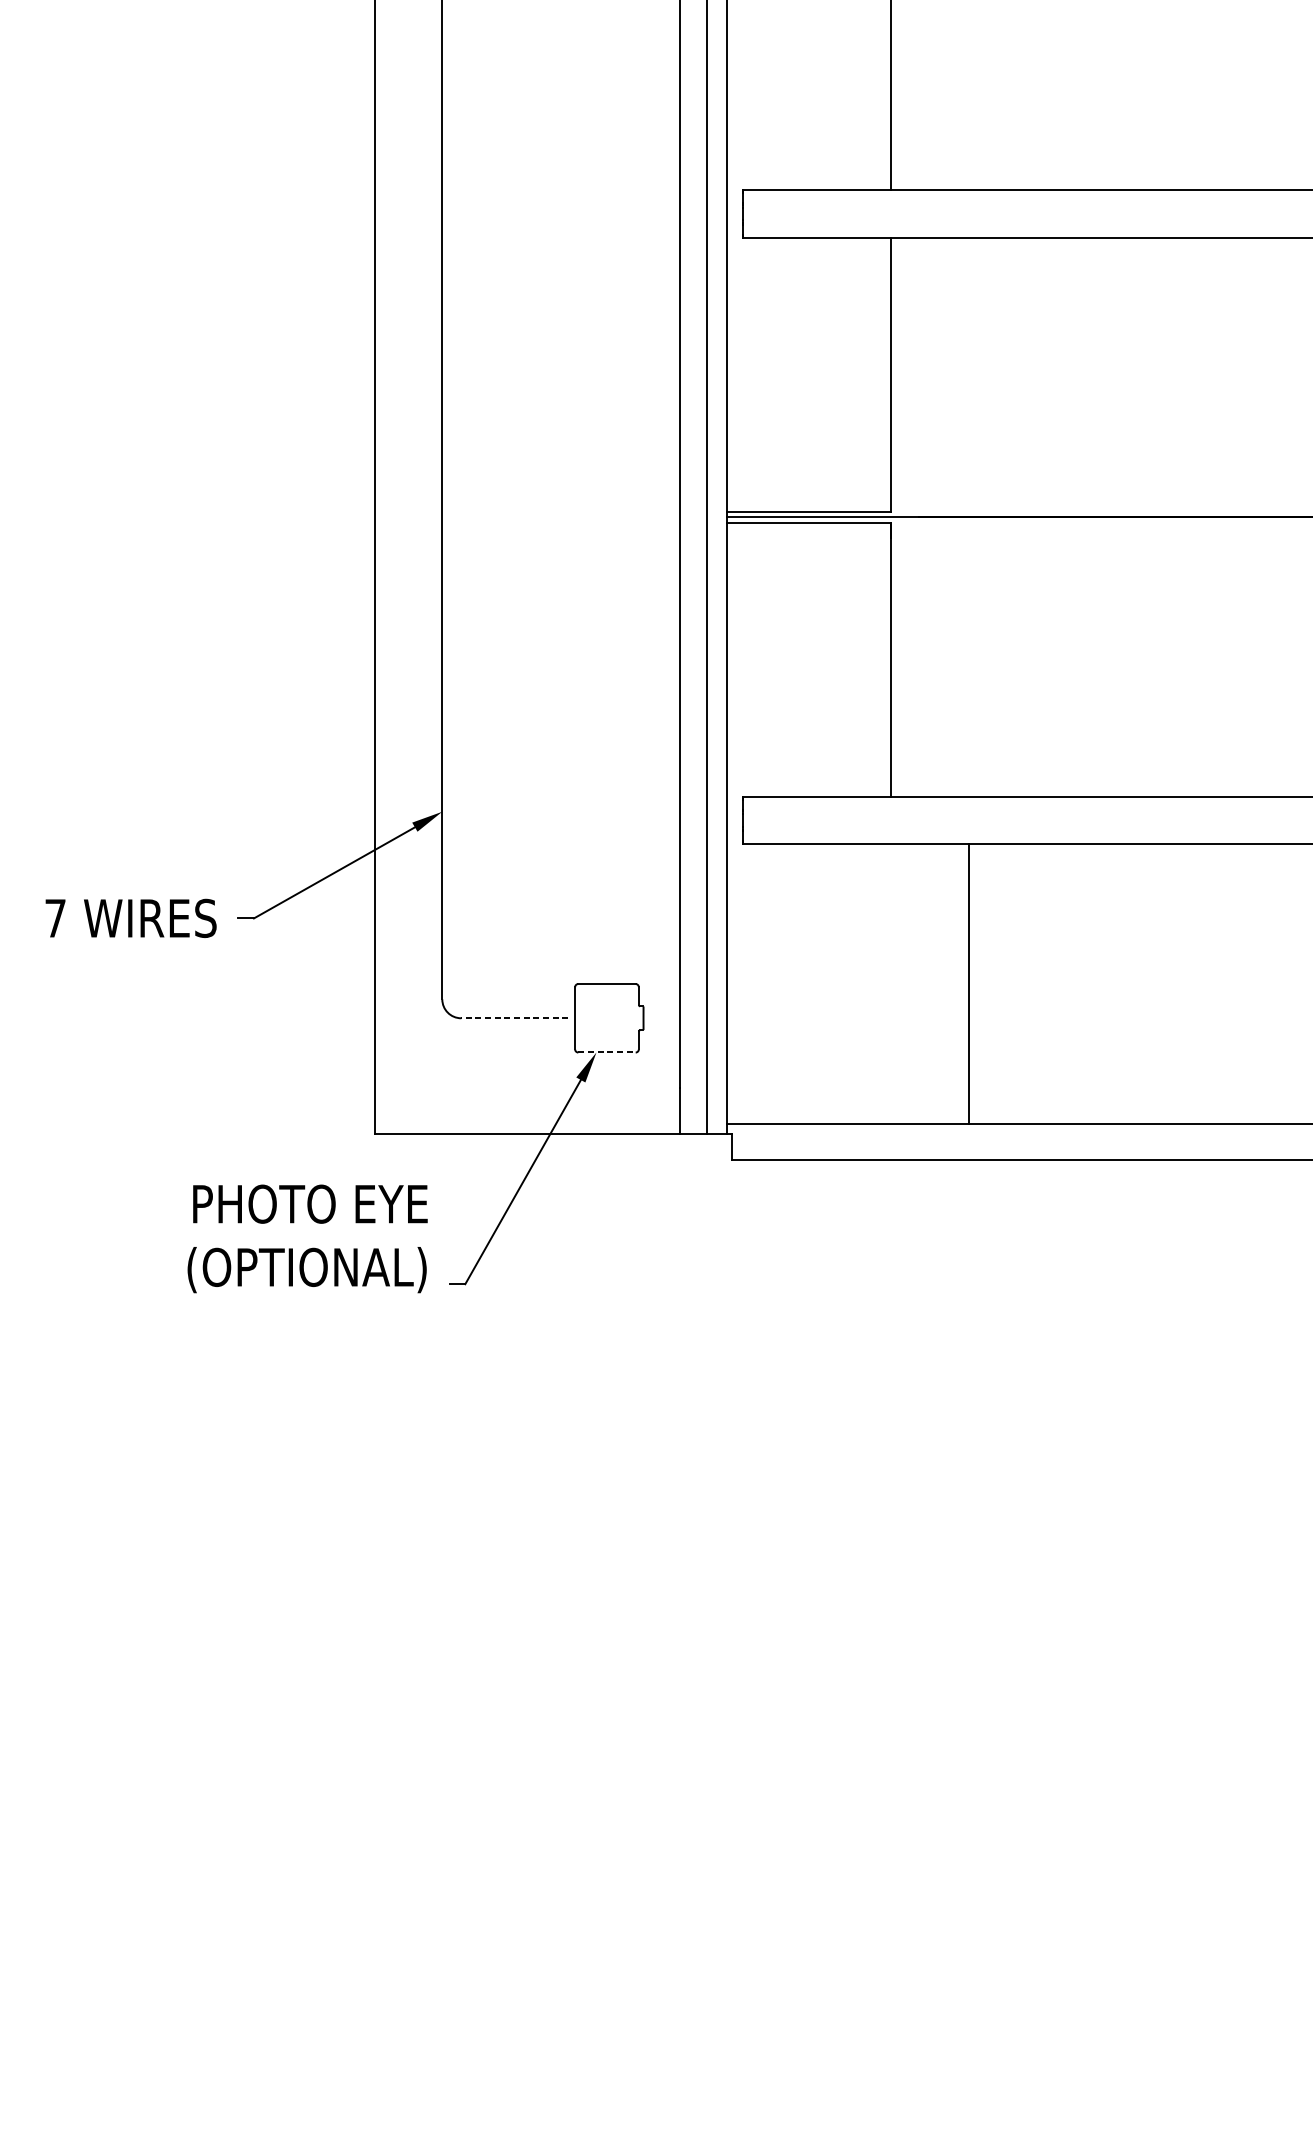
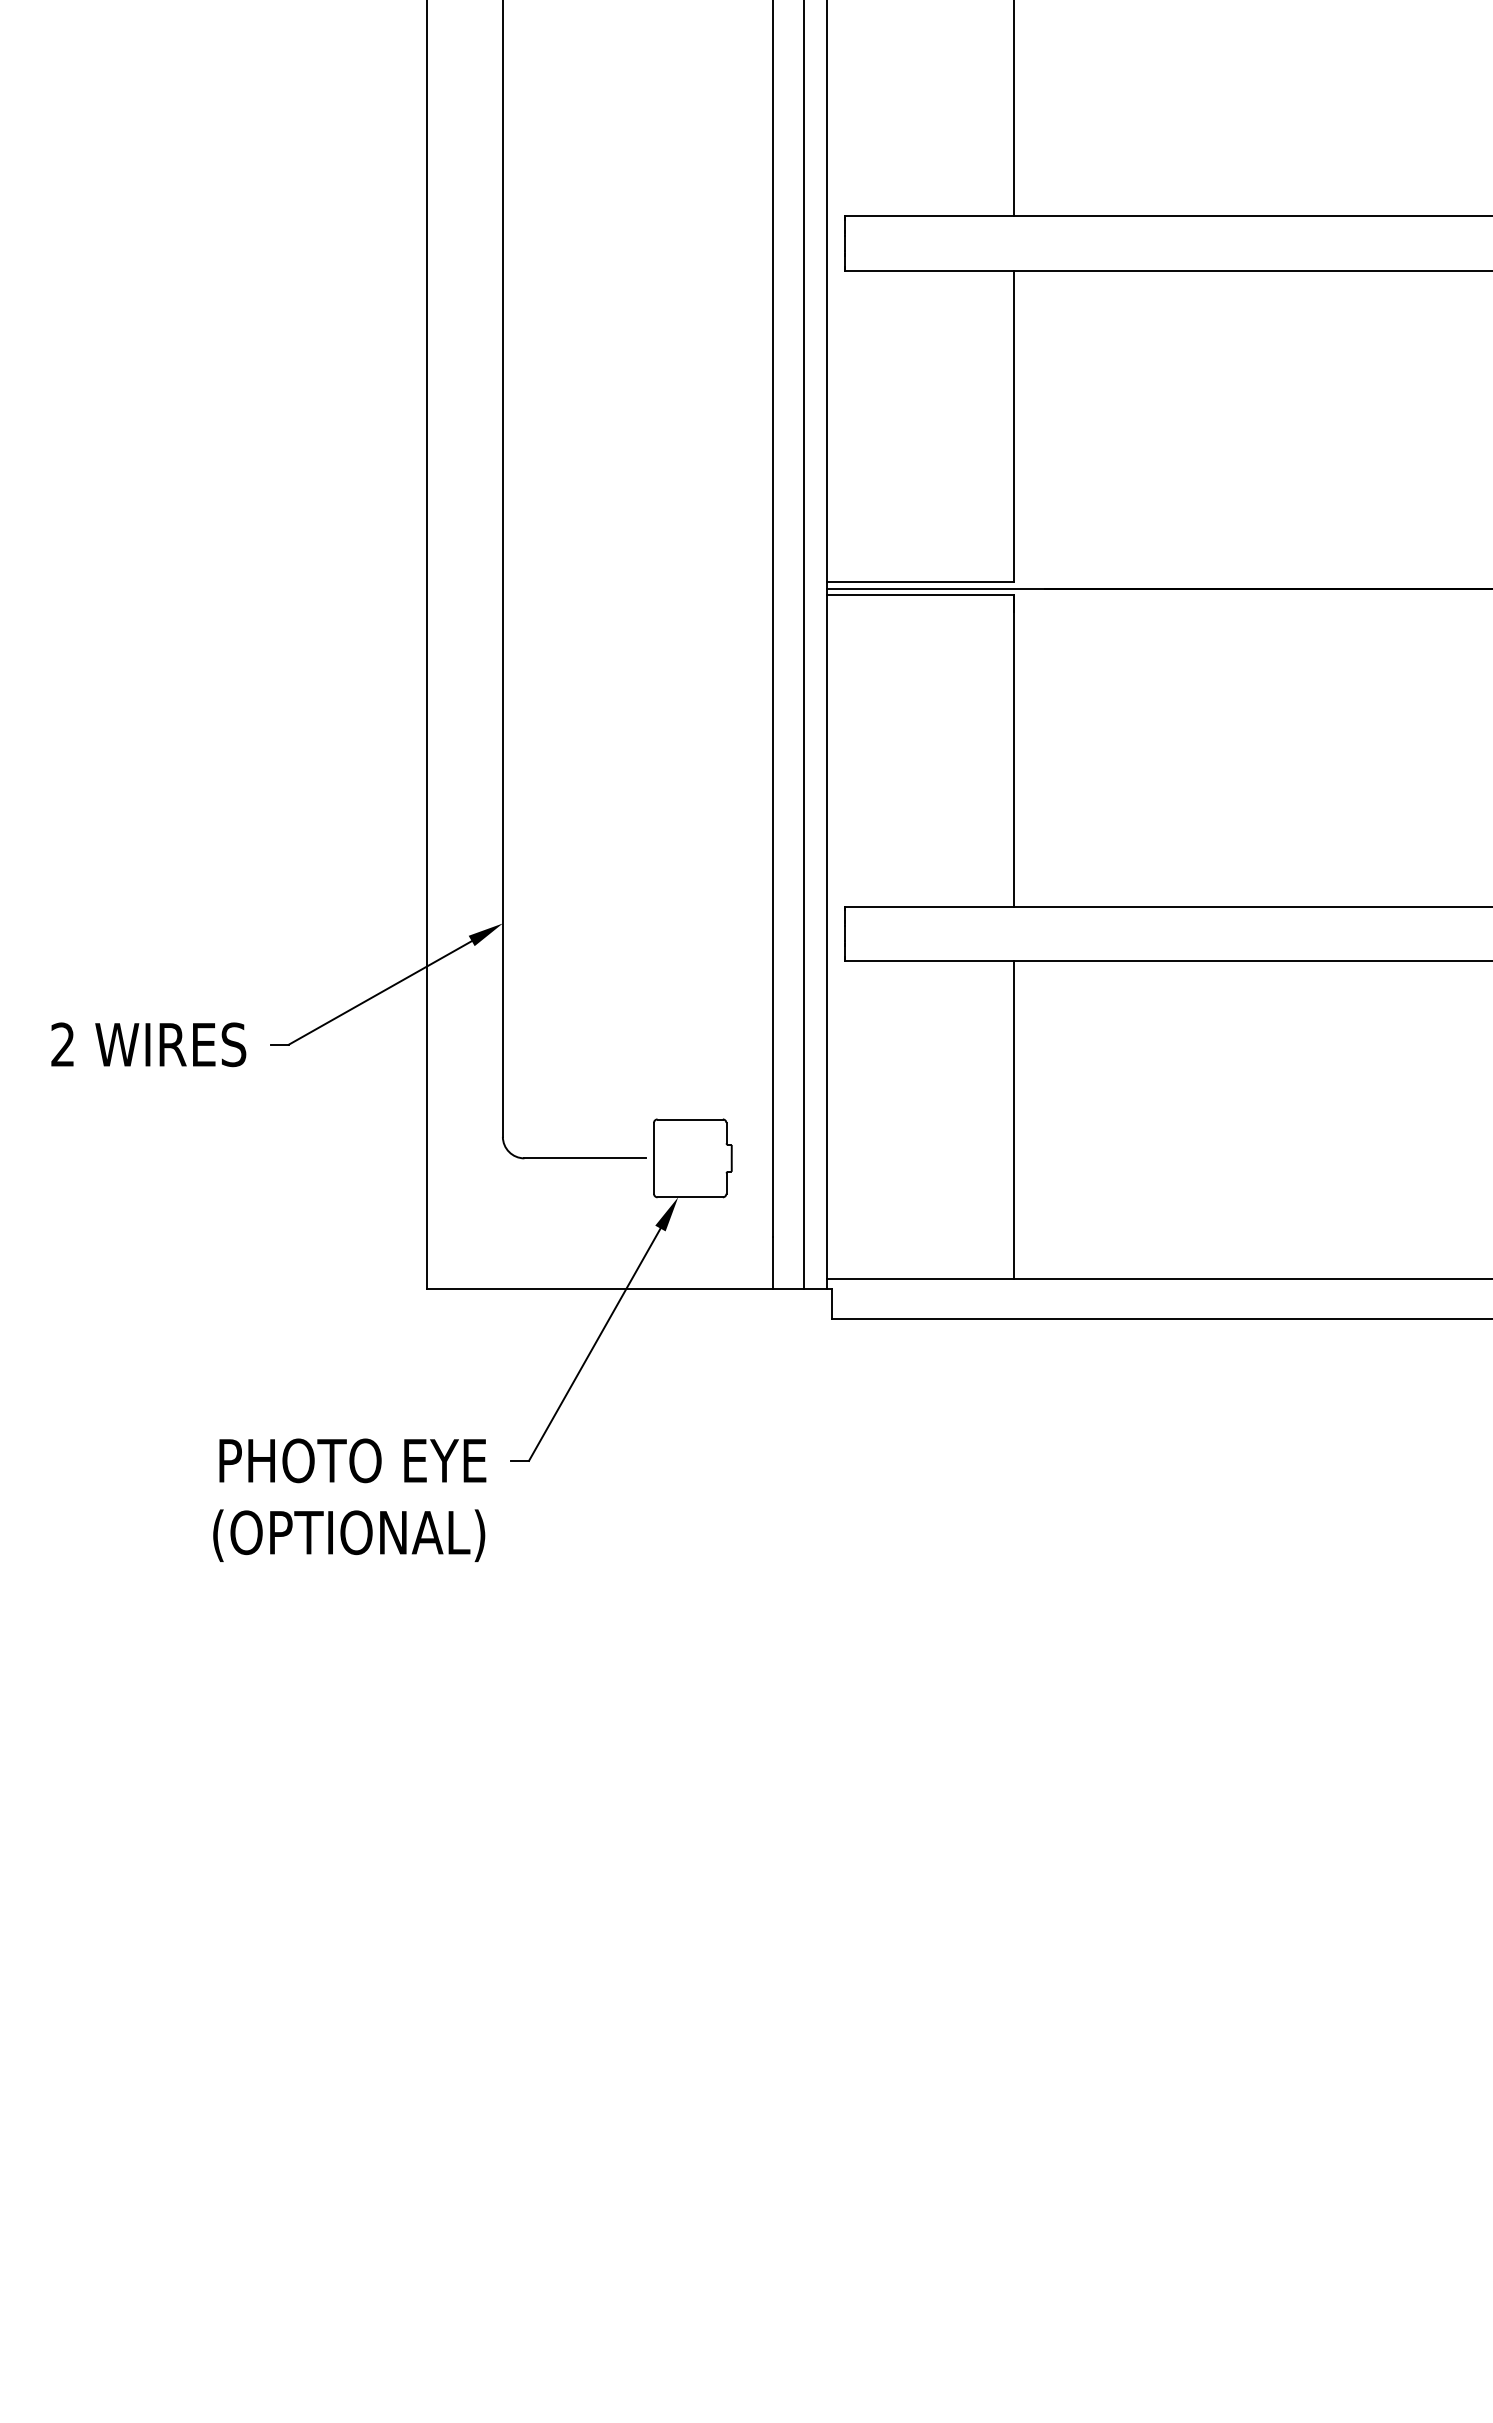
text: (55, 918) -> (62, 1044), 7 -> 2
line: (968, 984) -> (1013, 1119), moved
line: (514, 1018) -> (585, 1158), dashed -> solid
line: (607, 1052) -> (690, 1197), dashed -> solid
text: (307, 1238) -> (349, 1499), moved

